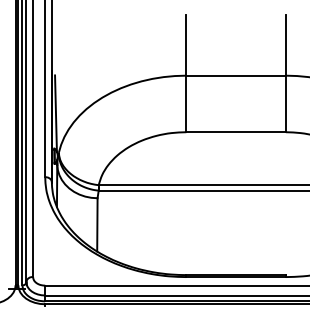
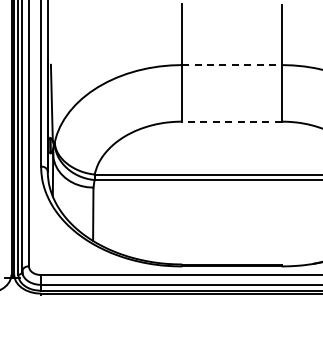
line: (235, 76) -> (231, 65), solid -> dashed
line: (235, 132) -> (231, 121), solid -> dashed

